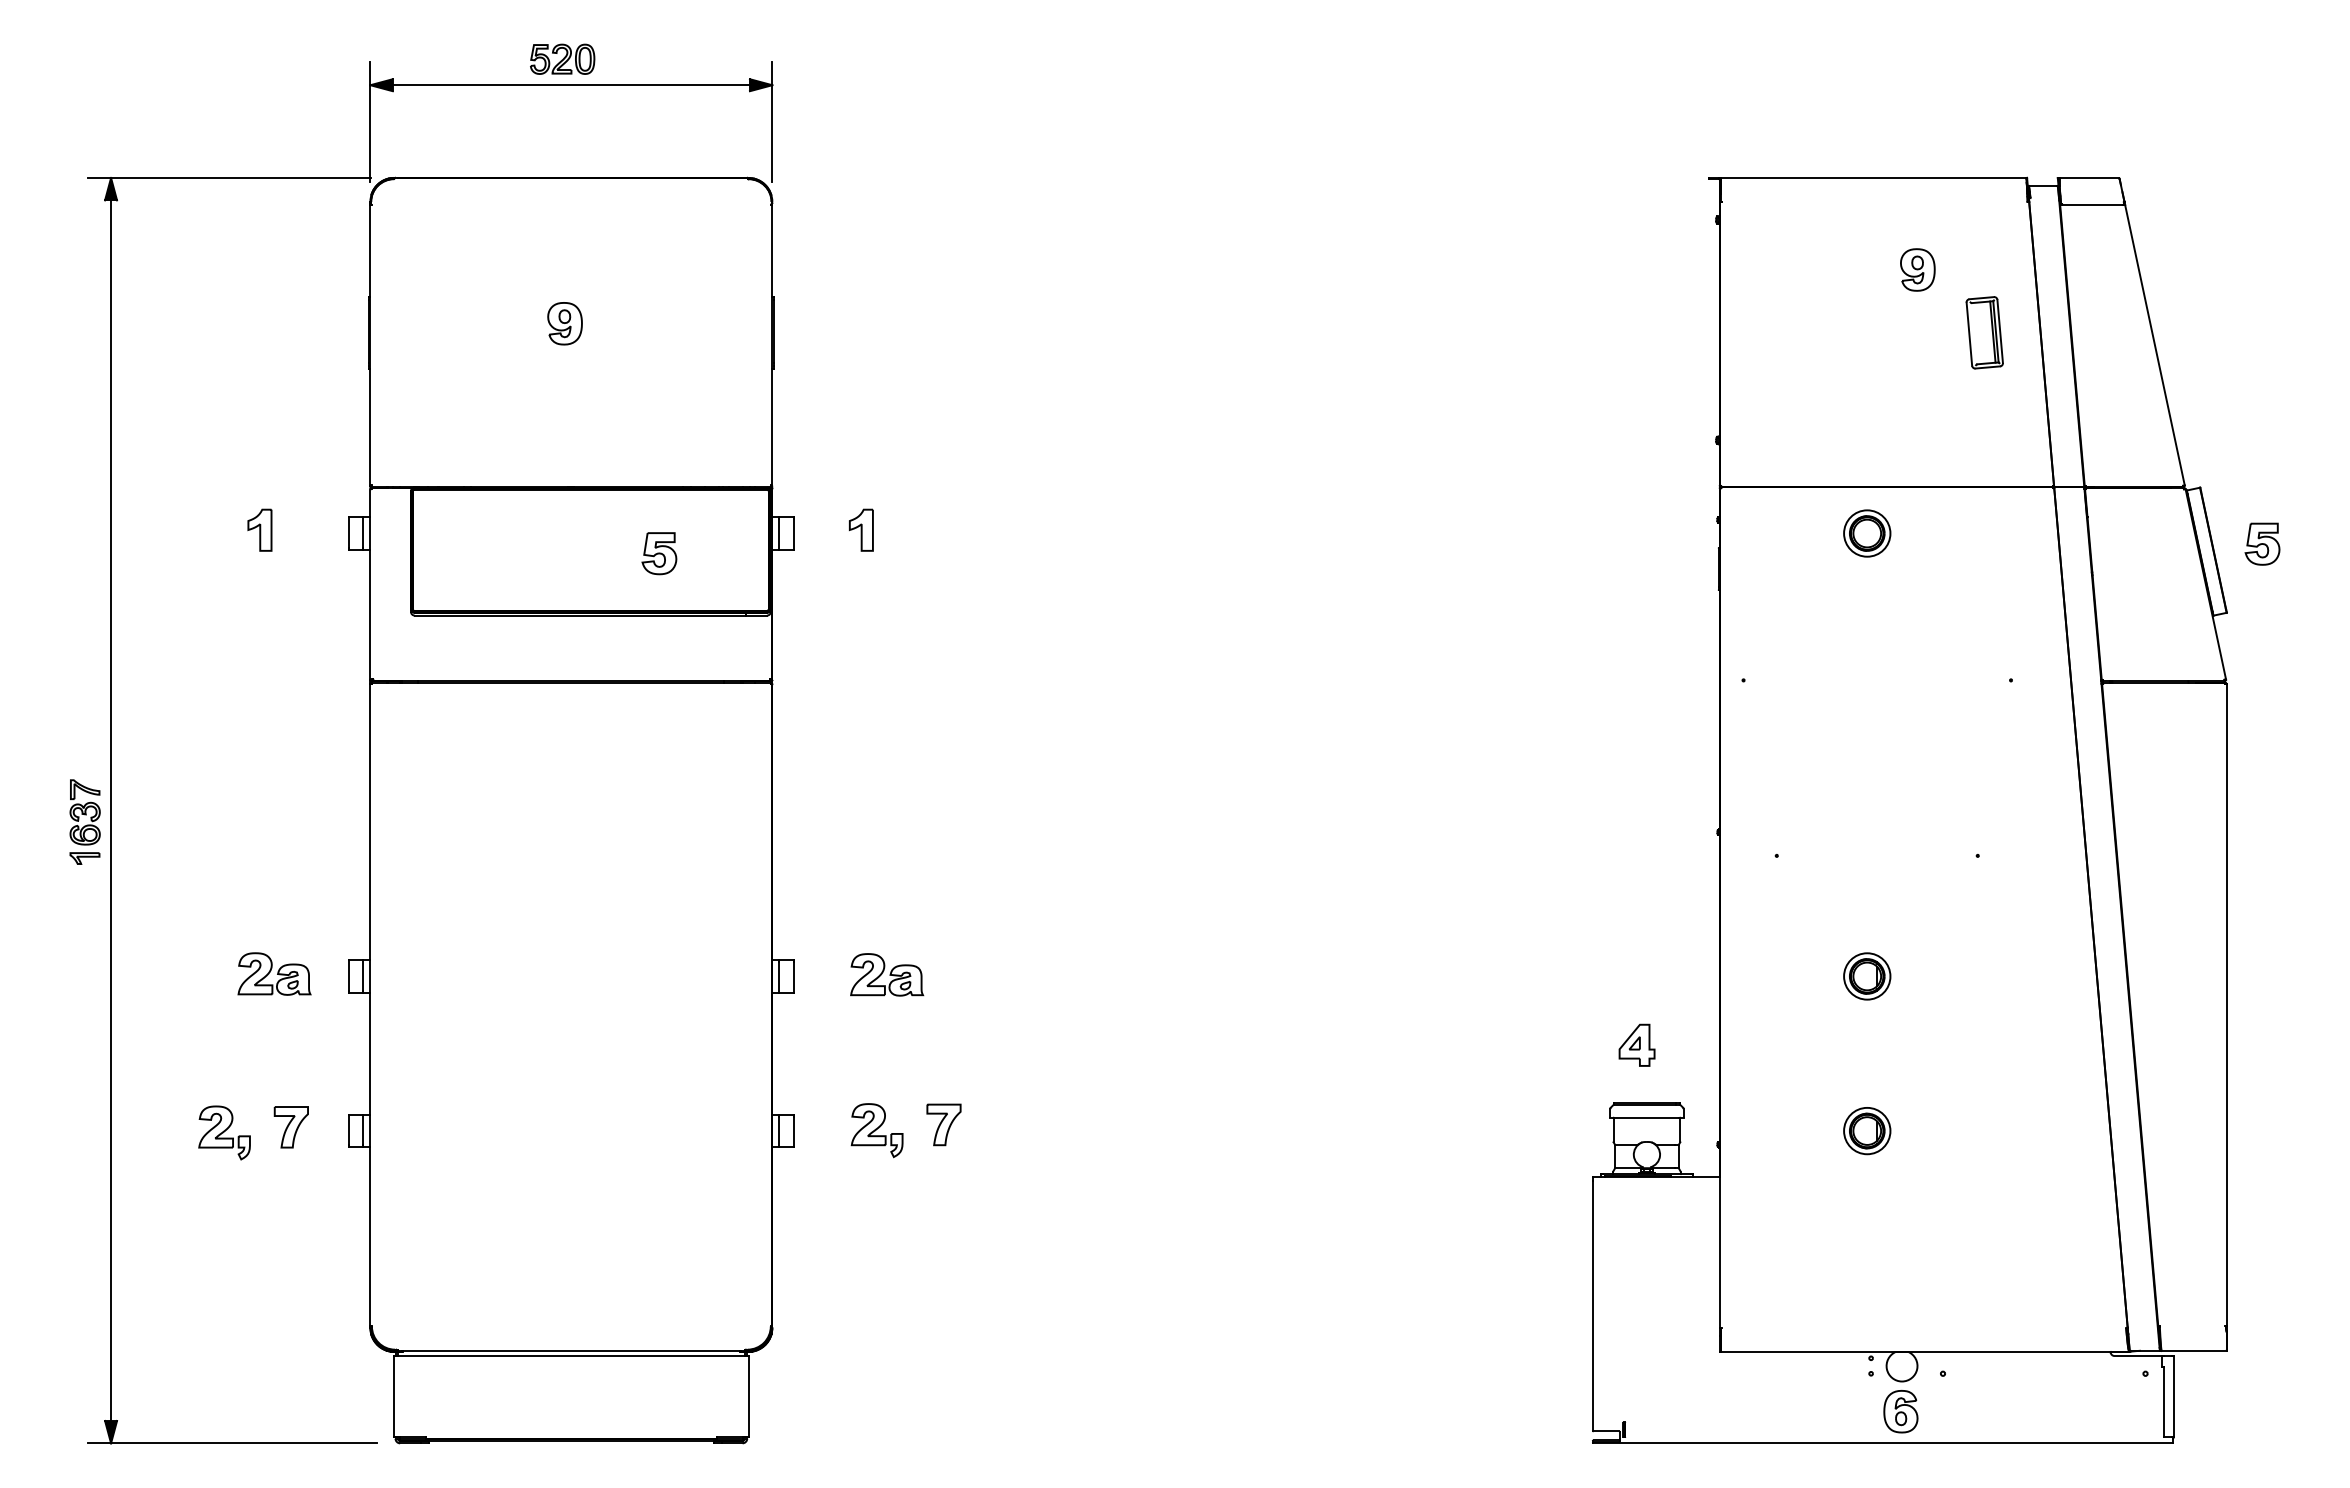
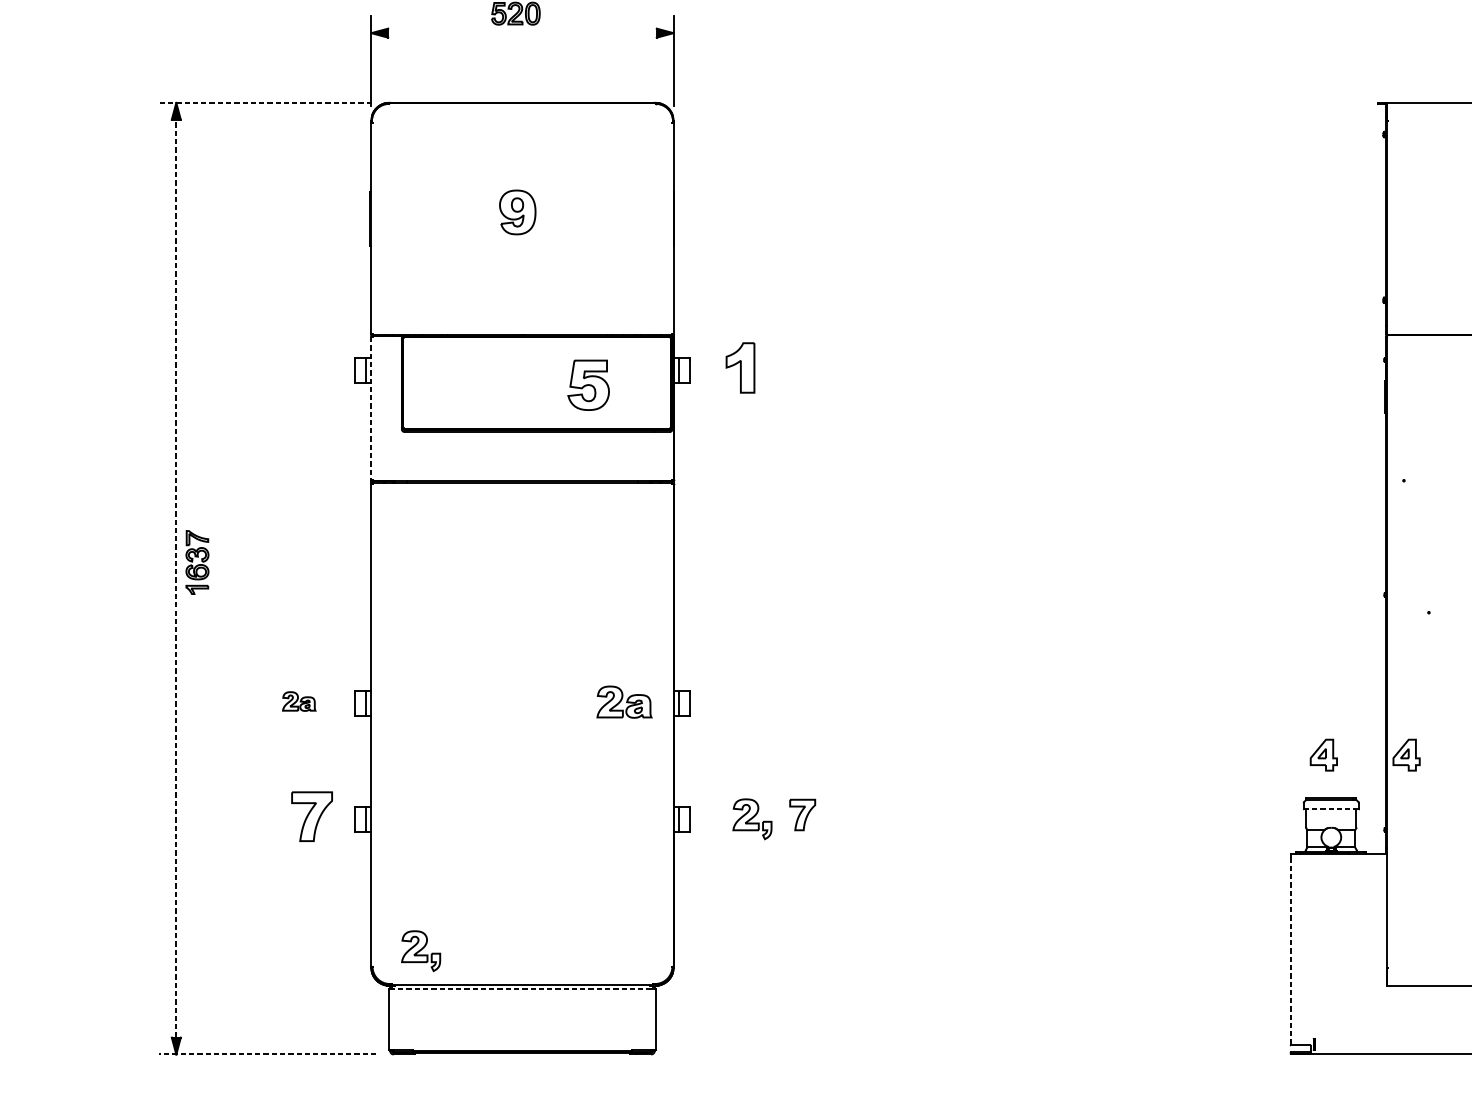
line: (570, 85) -> (521, 33), removed
line: (229, 177) -> (265, 102), solid -> dashed
part: (564, 323) -> (517, 212), size x1.4
part: (259, 529) -> (287, 367), removed
part: (861, 529) -> (740, 367), size x1.6
part: (659, 553) -> (588, 385), size x1.6
line: (370, 585) -> (371, 409), solid -> dashed
line: (111, 810) -> (176, 578), solid -> dashed
part: (84, 821) -> (196, 562), moved
part: (274, 973) -> (299, 701), size x0.6
part: (887, 974) -> (624, 701), moved
part: (1746, 1044) -> (1406, 754), added
line: (1645, 1117) -> (1330, 809), solid -> dashed
part: (290, 1127) -> (311, 816), size x1.6
part: (224, 1132) -> (421, 950), moved
line: (1592, 1305) -> (1290, 950), solid -> dashed
line: (571, 1356) -> (522, 989), solid -> dashed
line: (232, 1443) -> (267, 1054), solid -> dashed

